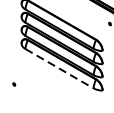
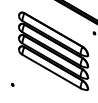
line: (59, 68) -> (51, 71), dashed -> solid

